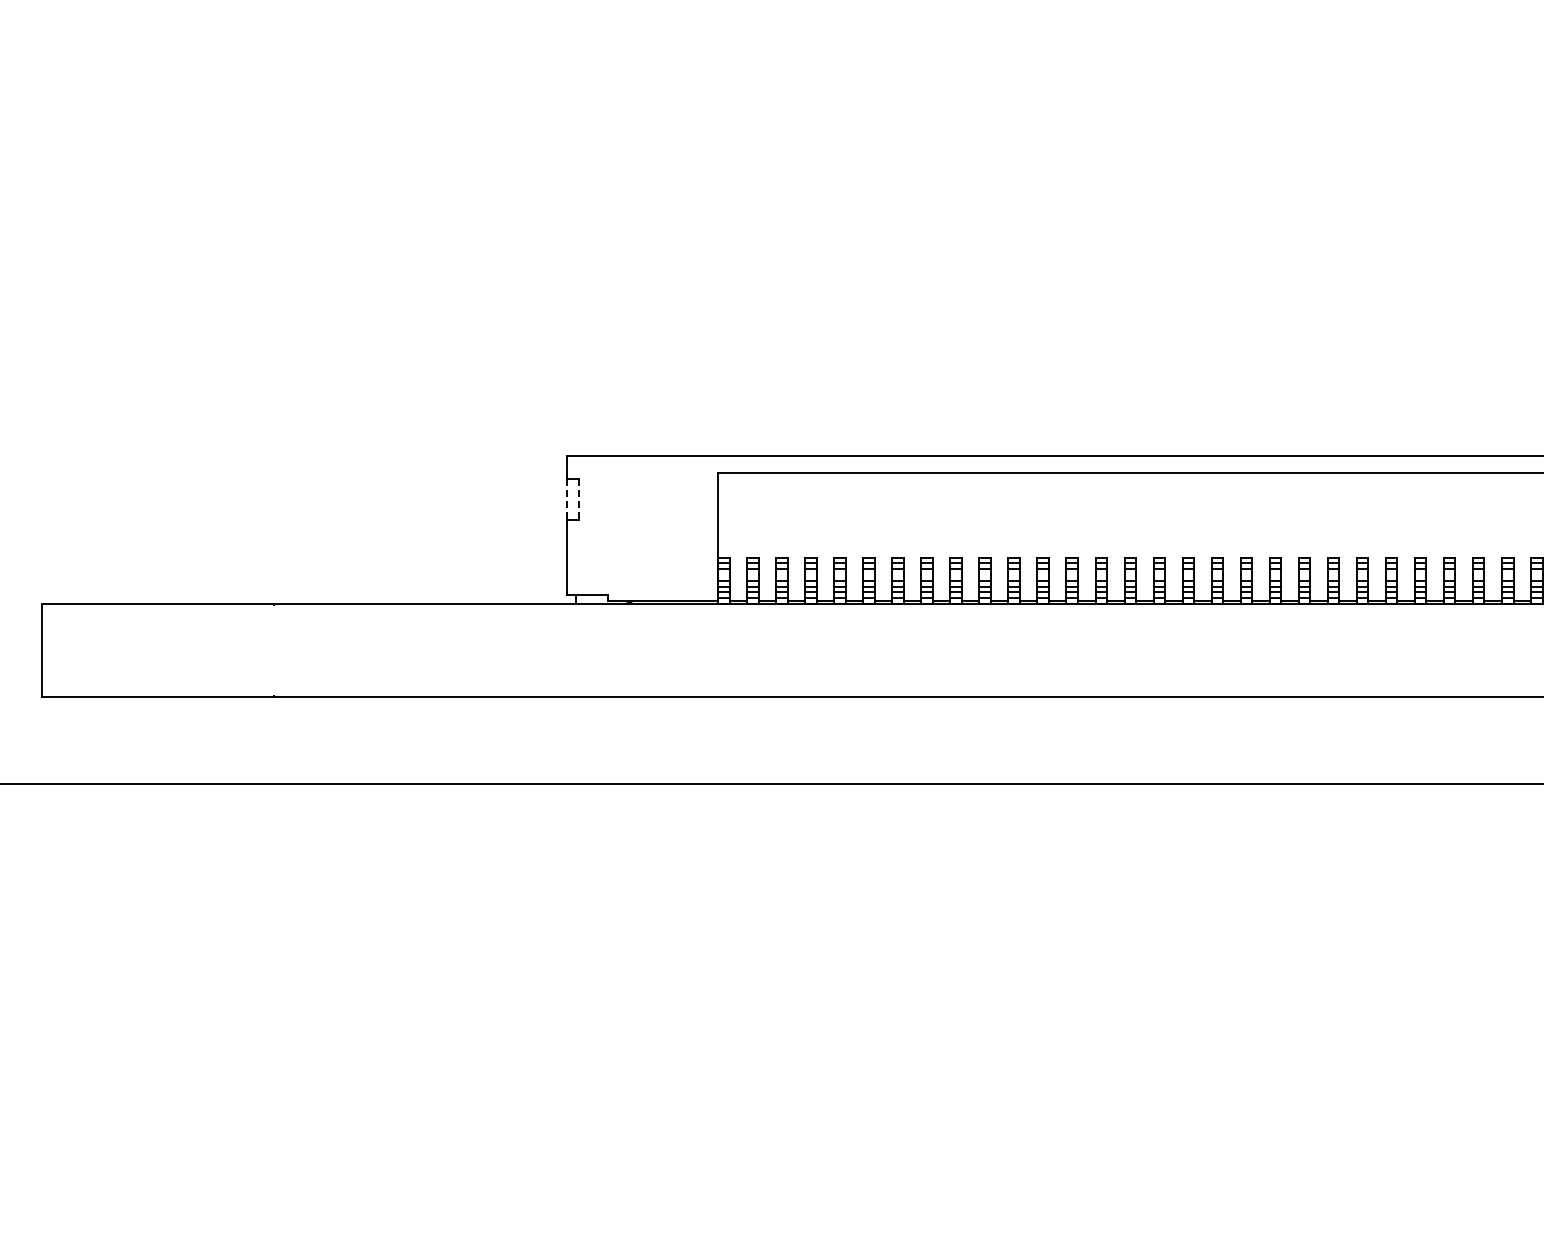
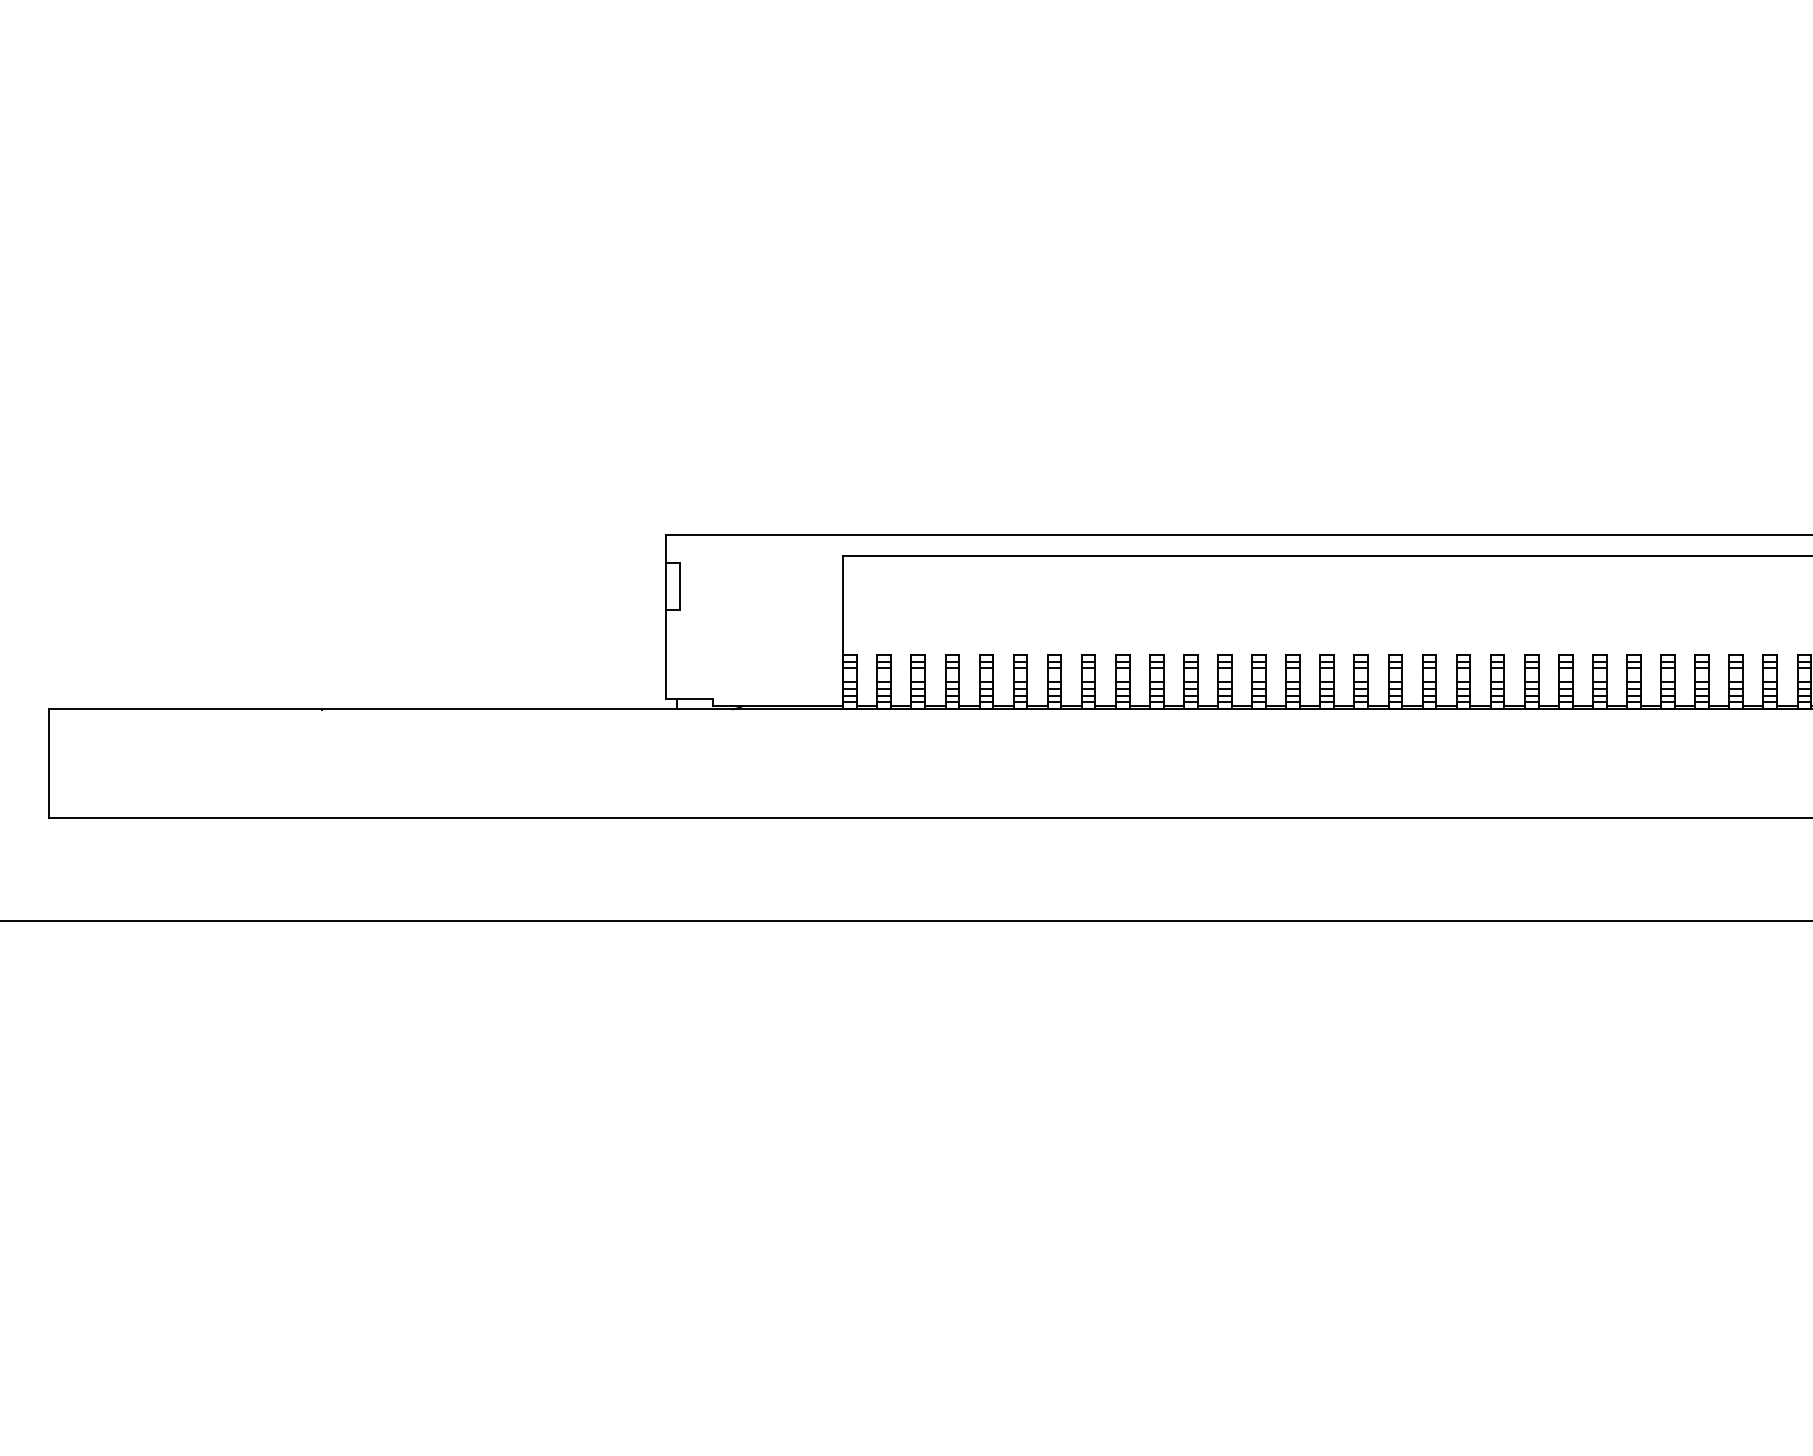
line: (567, 500) -> (666, 587), dashed -> solid
line: (578, 500) -> (679, 587), dashed -> solid

